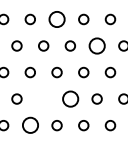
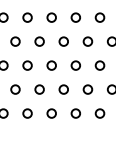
circle: (56, 19) -> (51, 17), size x0.62
circle: (96, 45) -> (87, 41), size x0.62
circle: (43, 98) -> (39, 89), added
circle: (69, 98) -> (62, 89), size x0.62
circle: (29, 125) -> (26, 113), size x0.62

